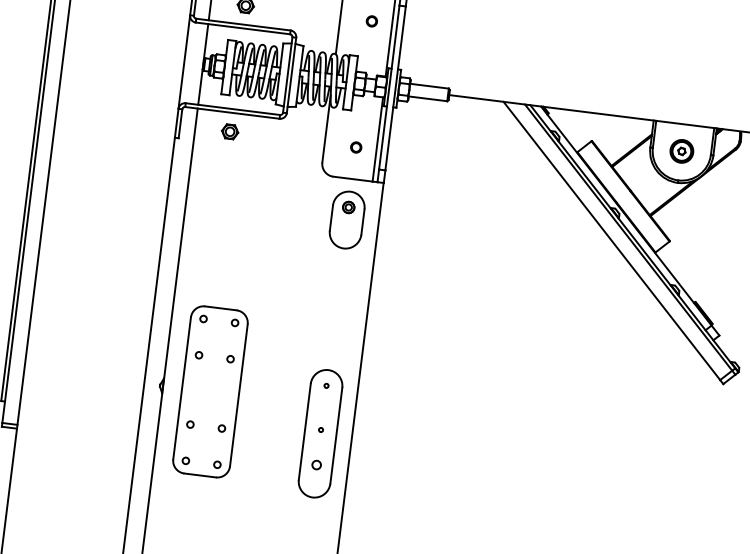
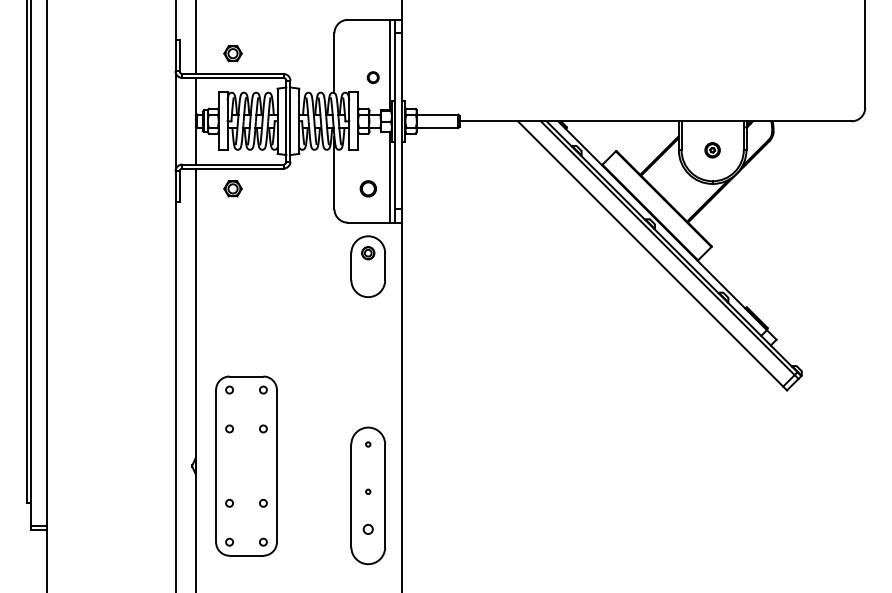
part: (371, 21) -> (372, 77), moved
circle: (355, 147) -> (367, 188), size x1.4
part: (681, 151) -> (712, 150), size x0.6

